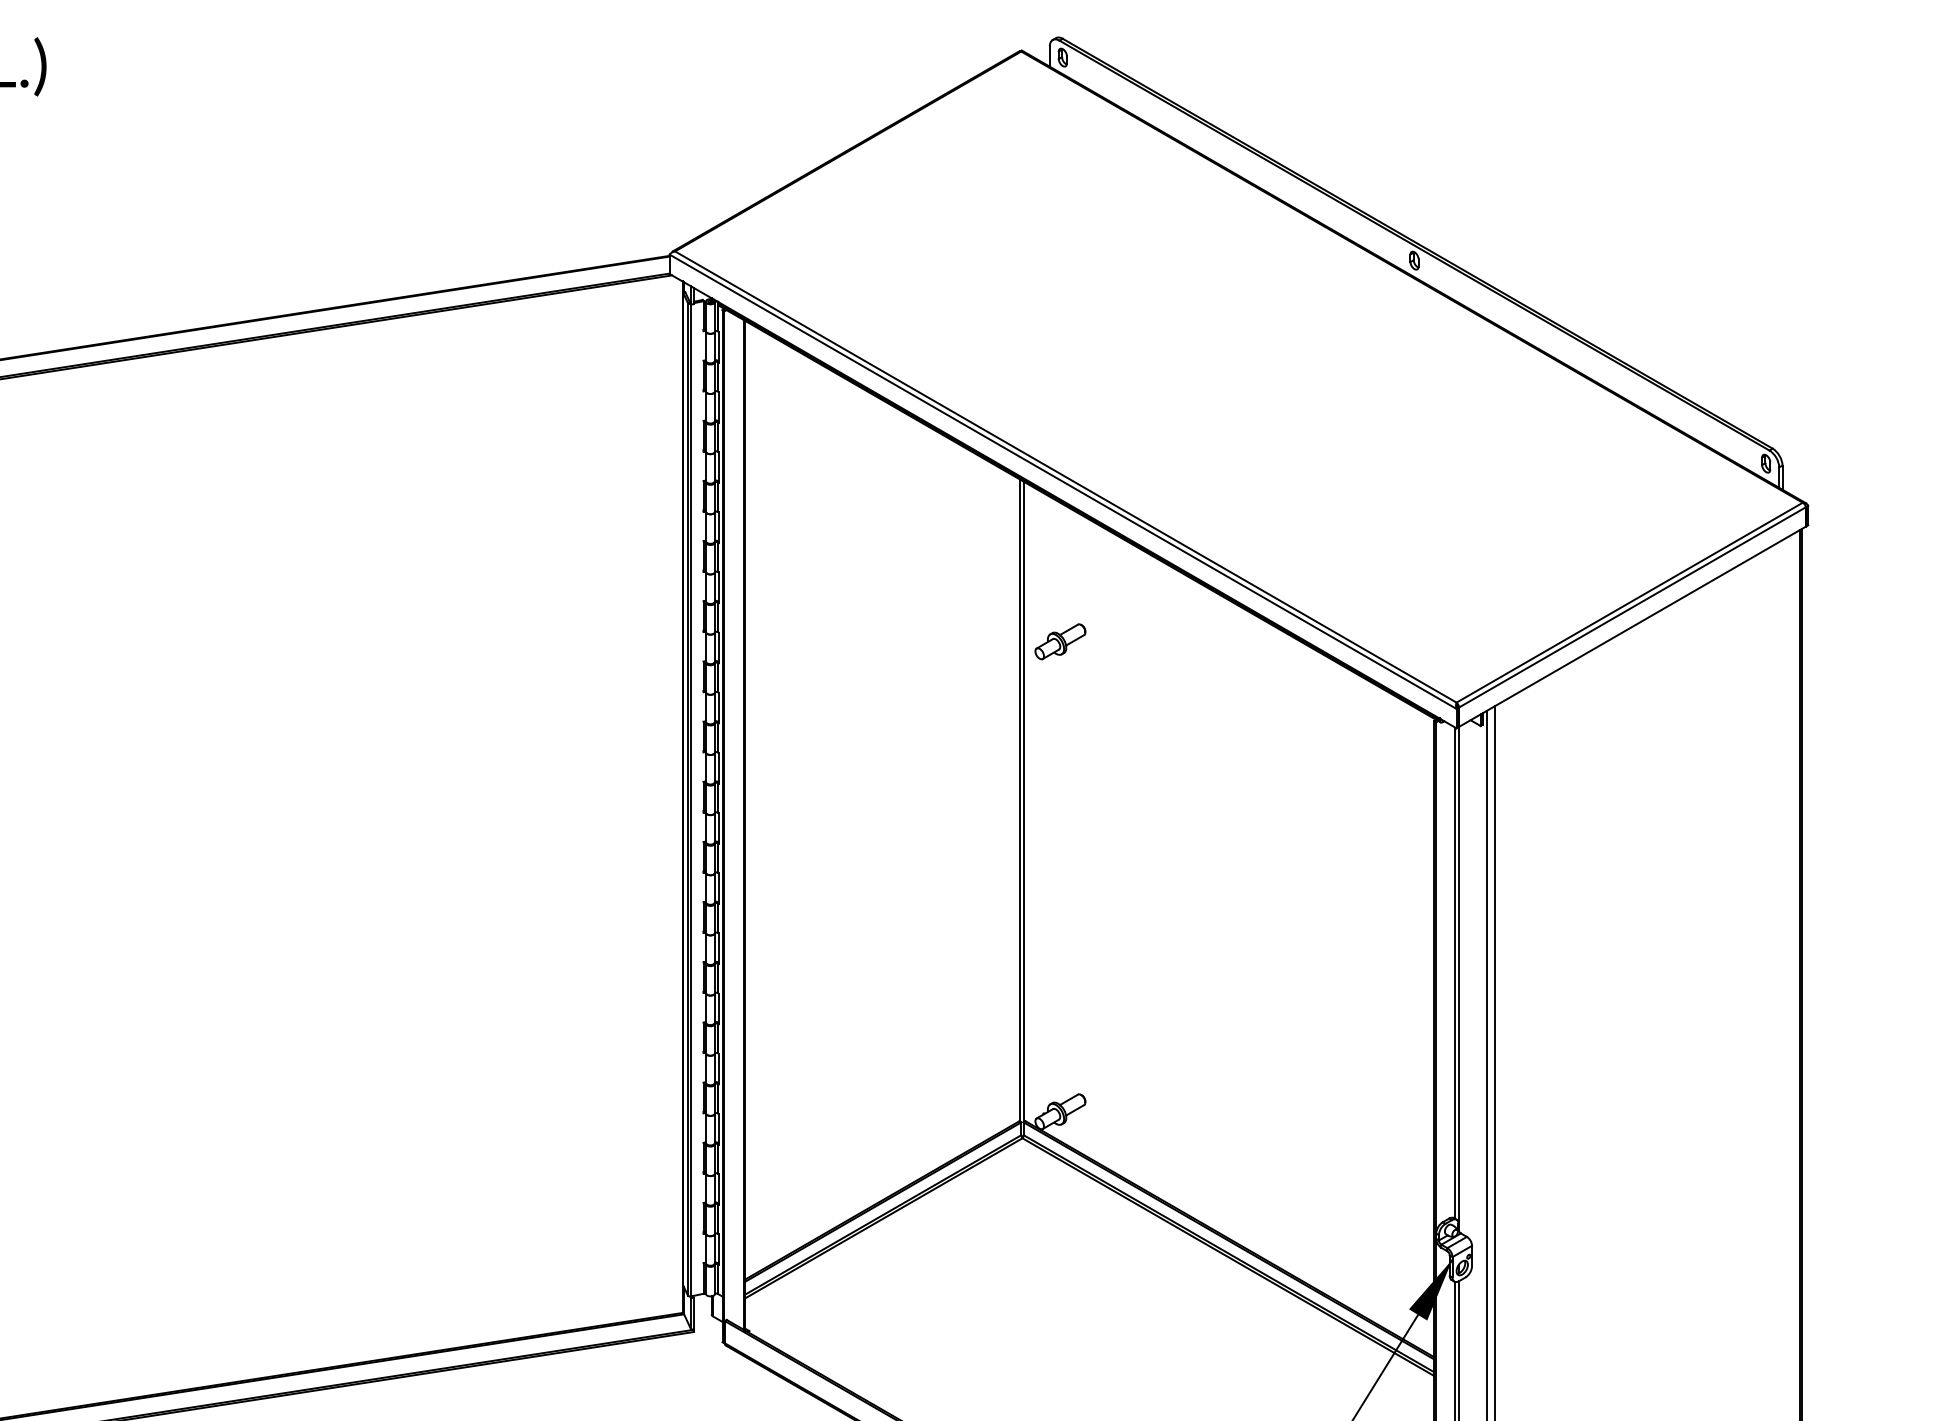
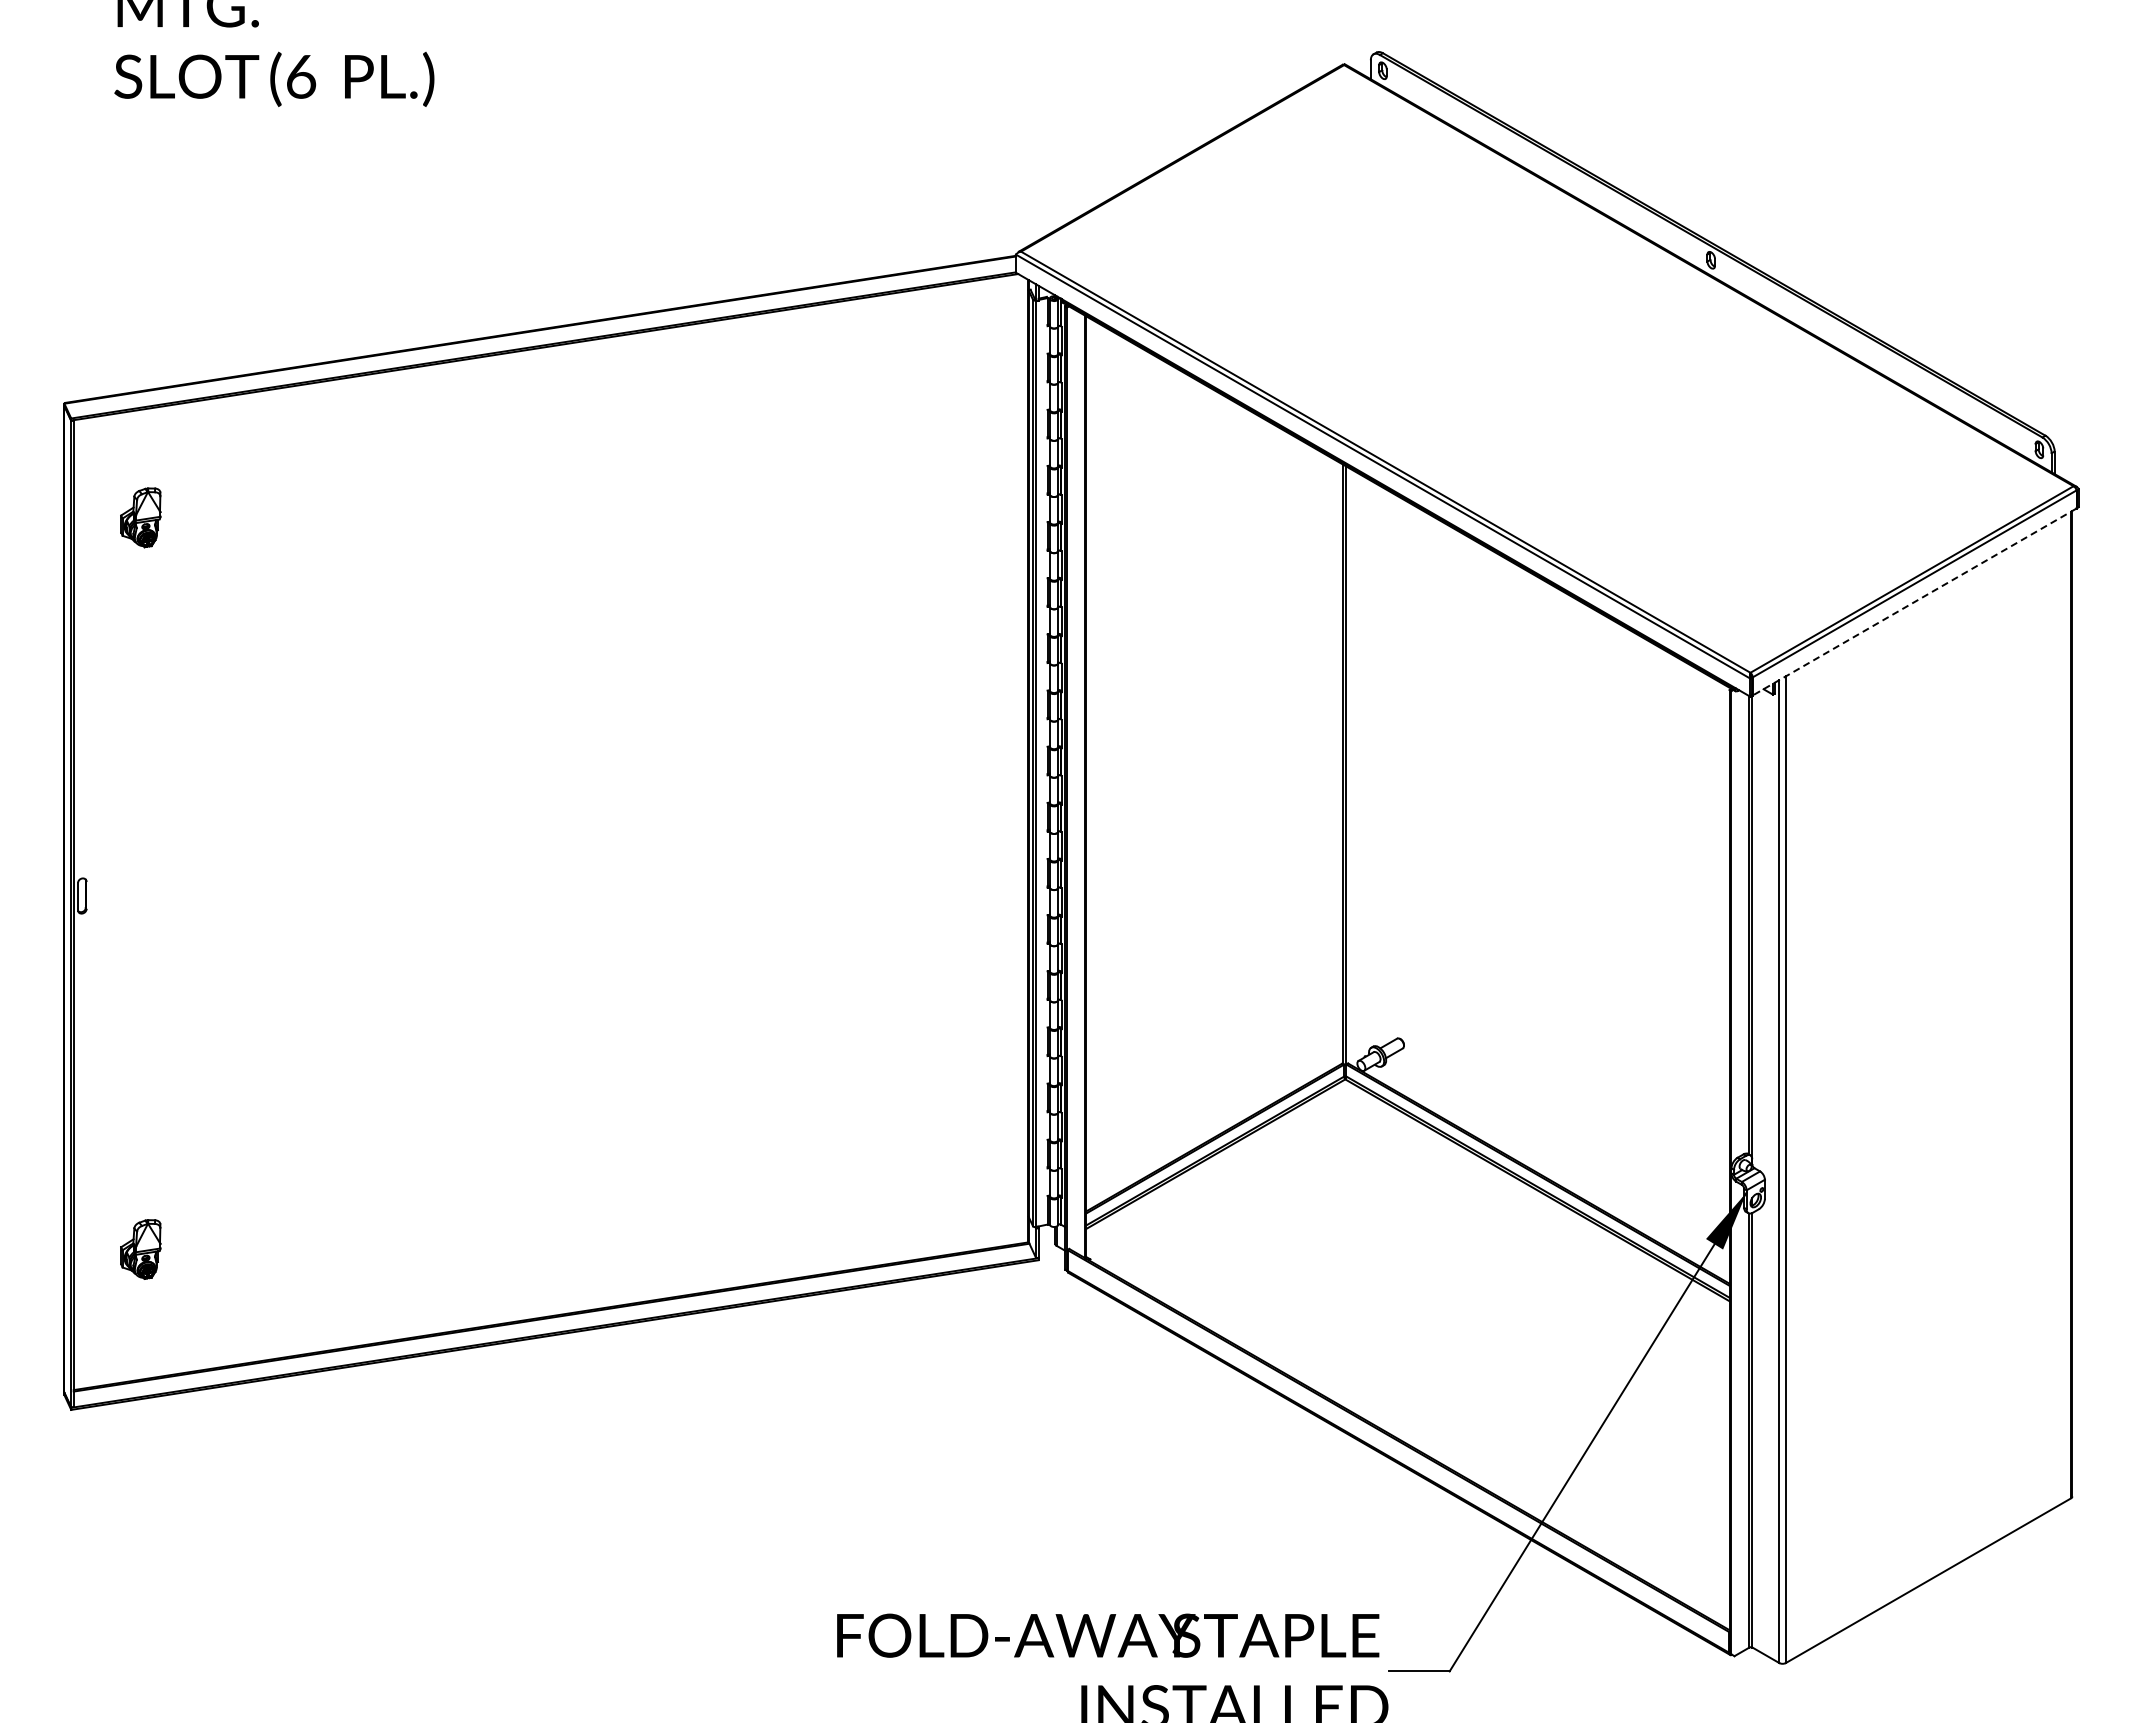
line: (1632, 627) -> (1914, 602), solid -> dashed
part: (1060, 641) -> (1380, 615), removed

